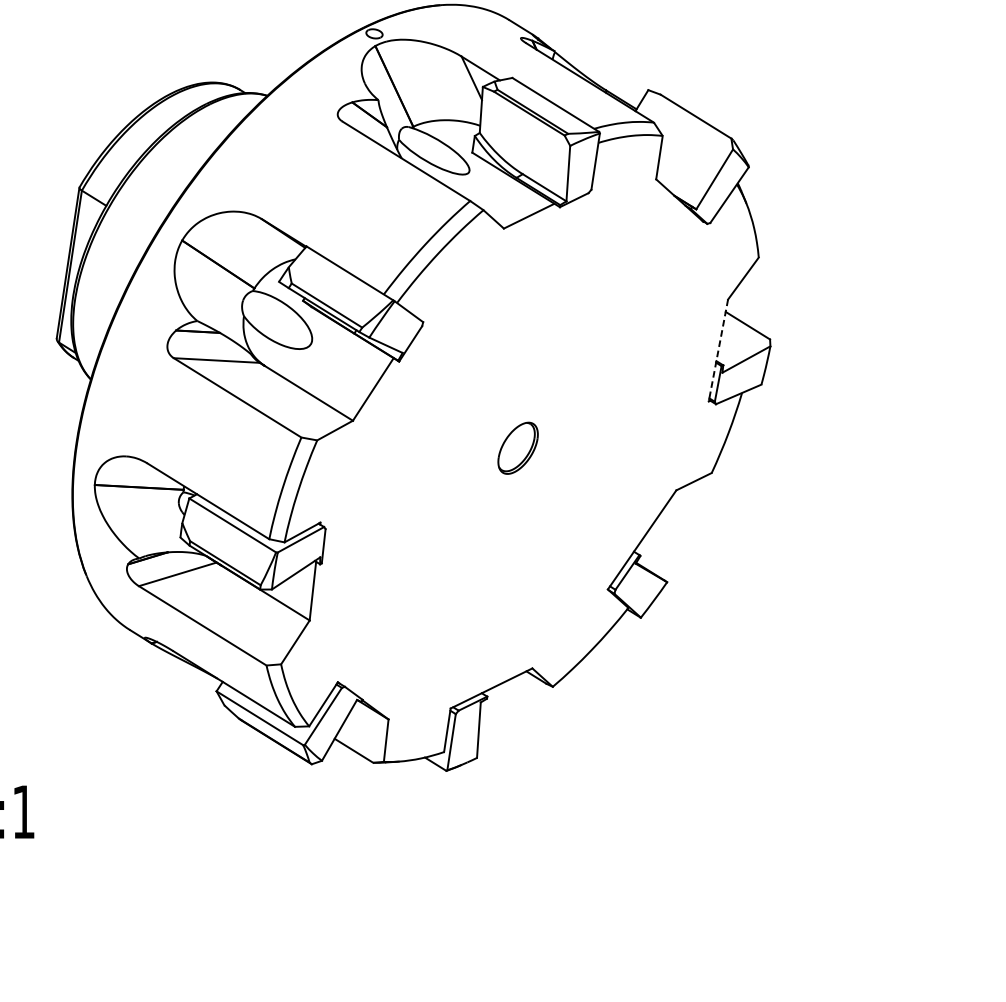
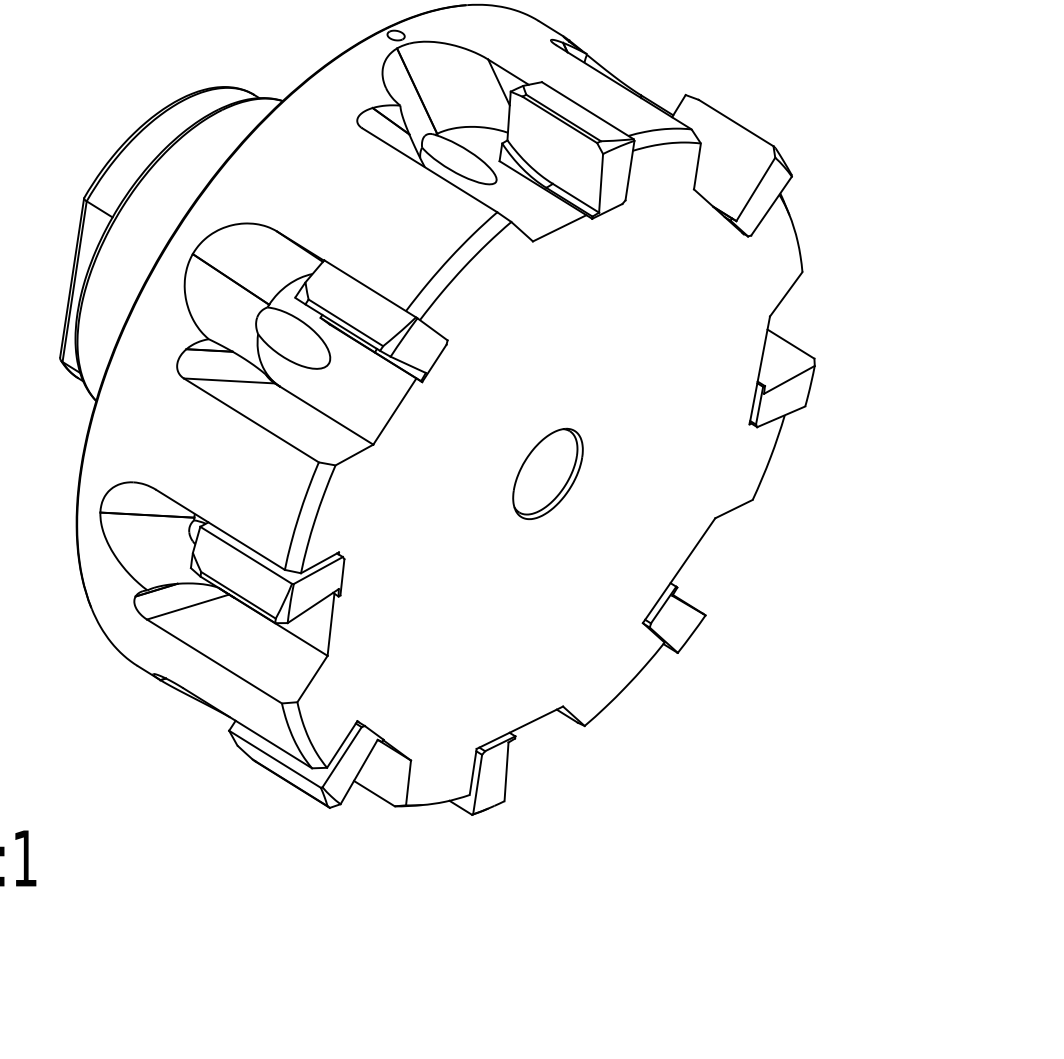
line: (718, 350) -> (759, 370), dashed -> solid
part: (517, 448) -> (547, 473), size x1.67

